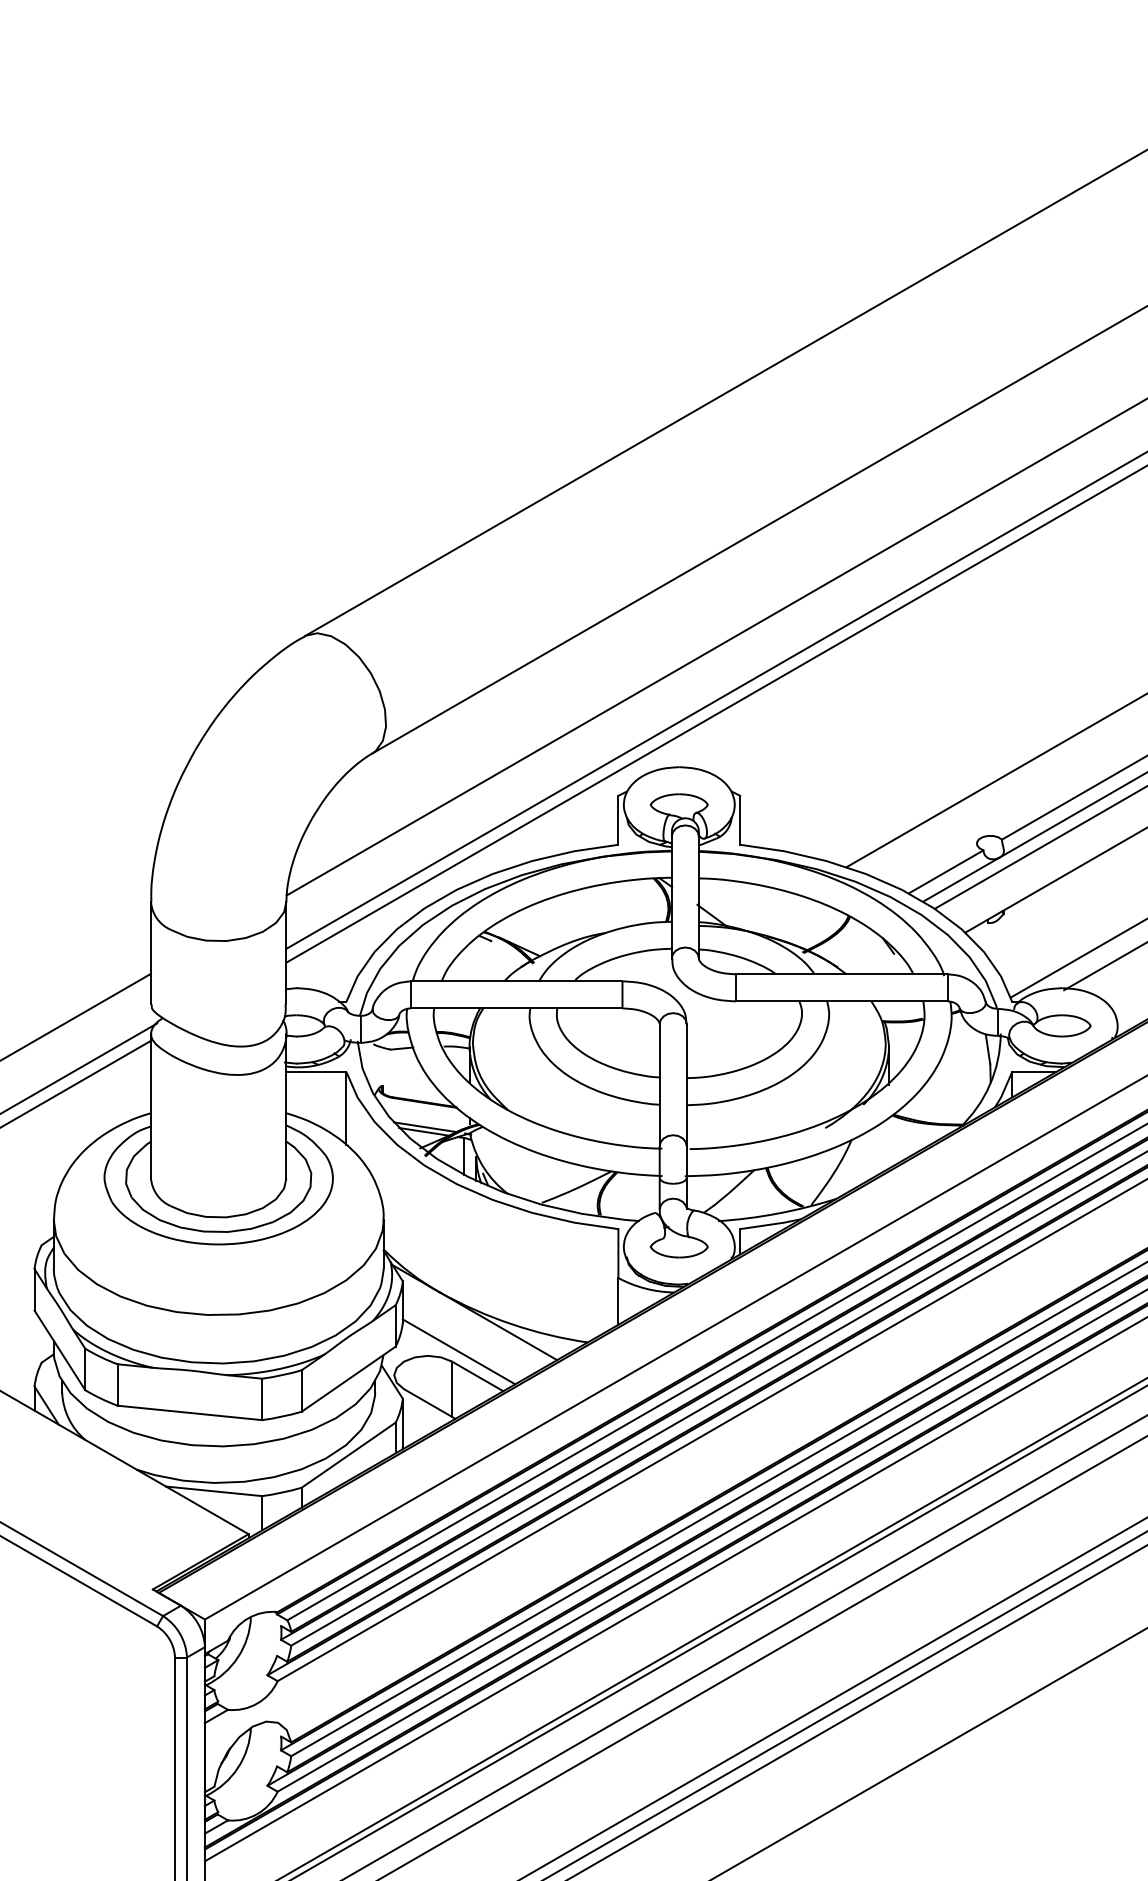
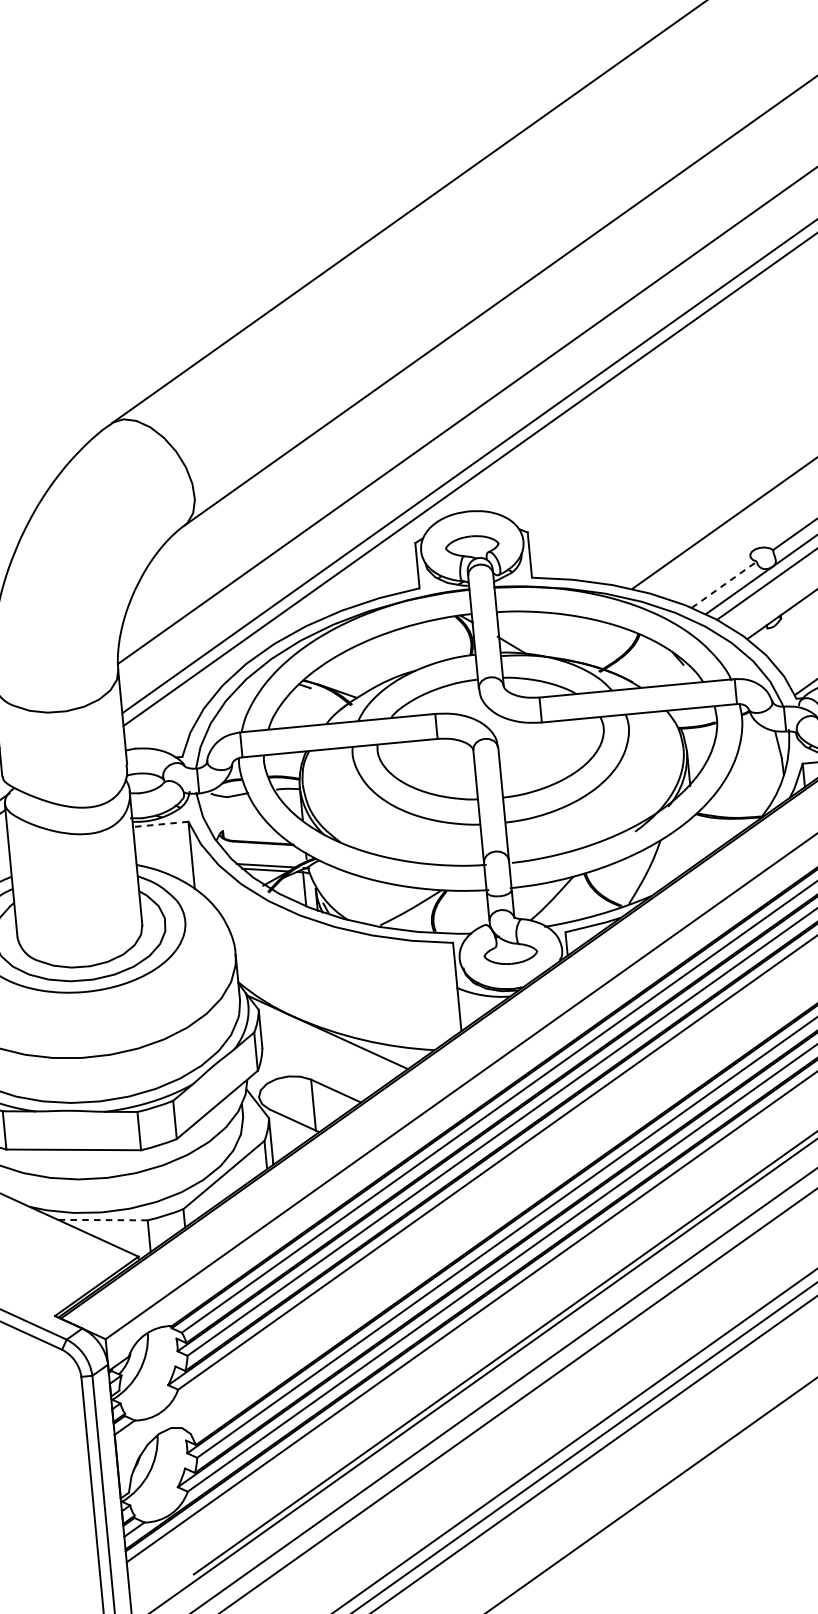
line: (946, 871) -> (724, 584), solid -> dashed
line: (315, 1072) -> (159, 824), solid -> dashed
line: (458, 1351) -> (316, 1069), removed
line: (213, 1491) -> (102, 1220), solid -> dashed

